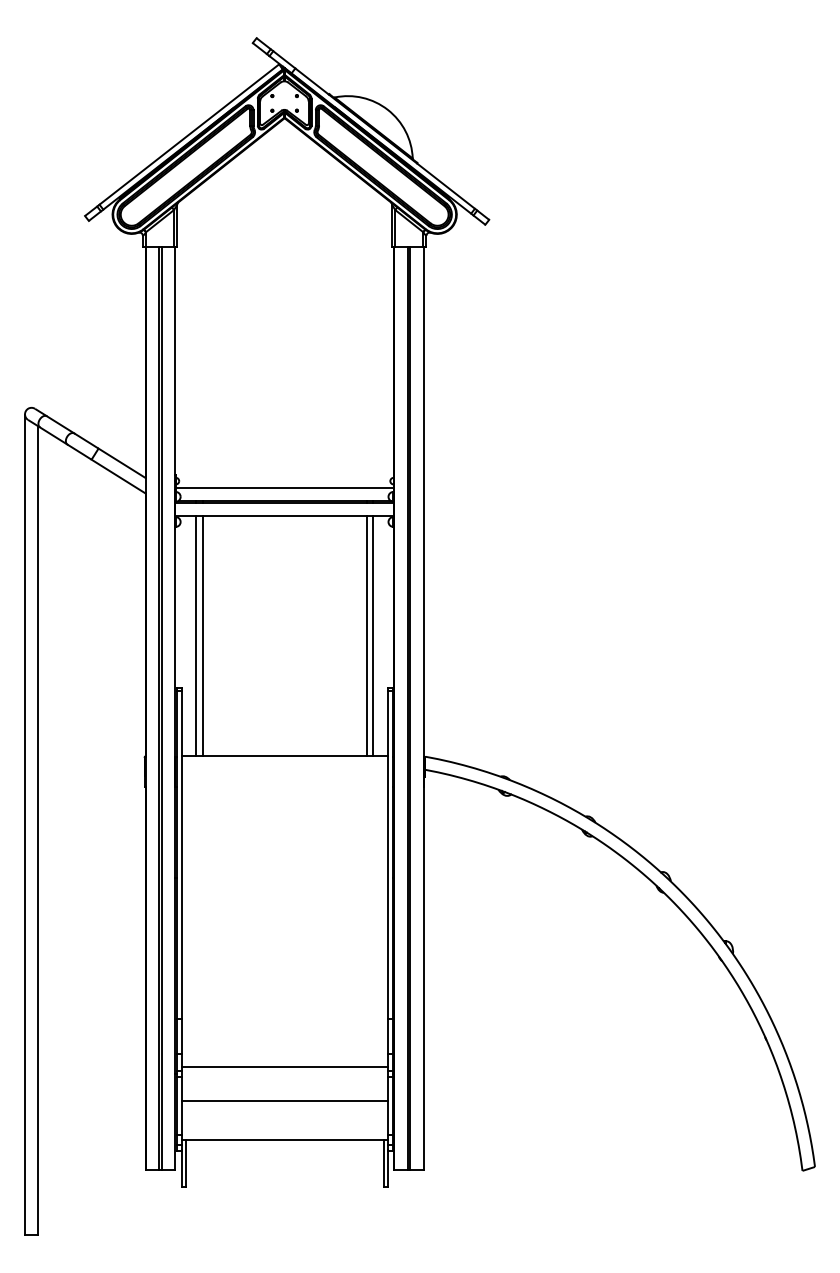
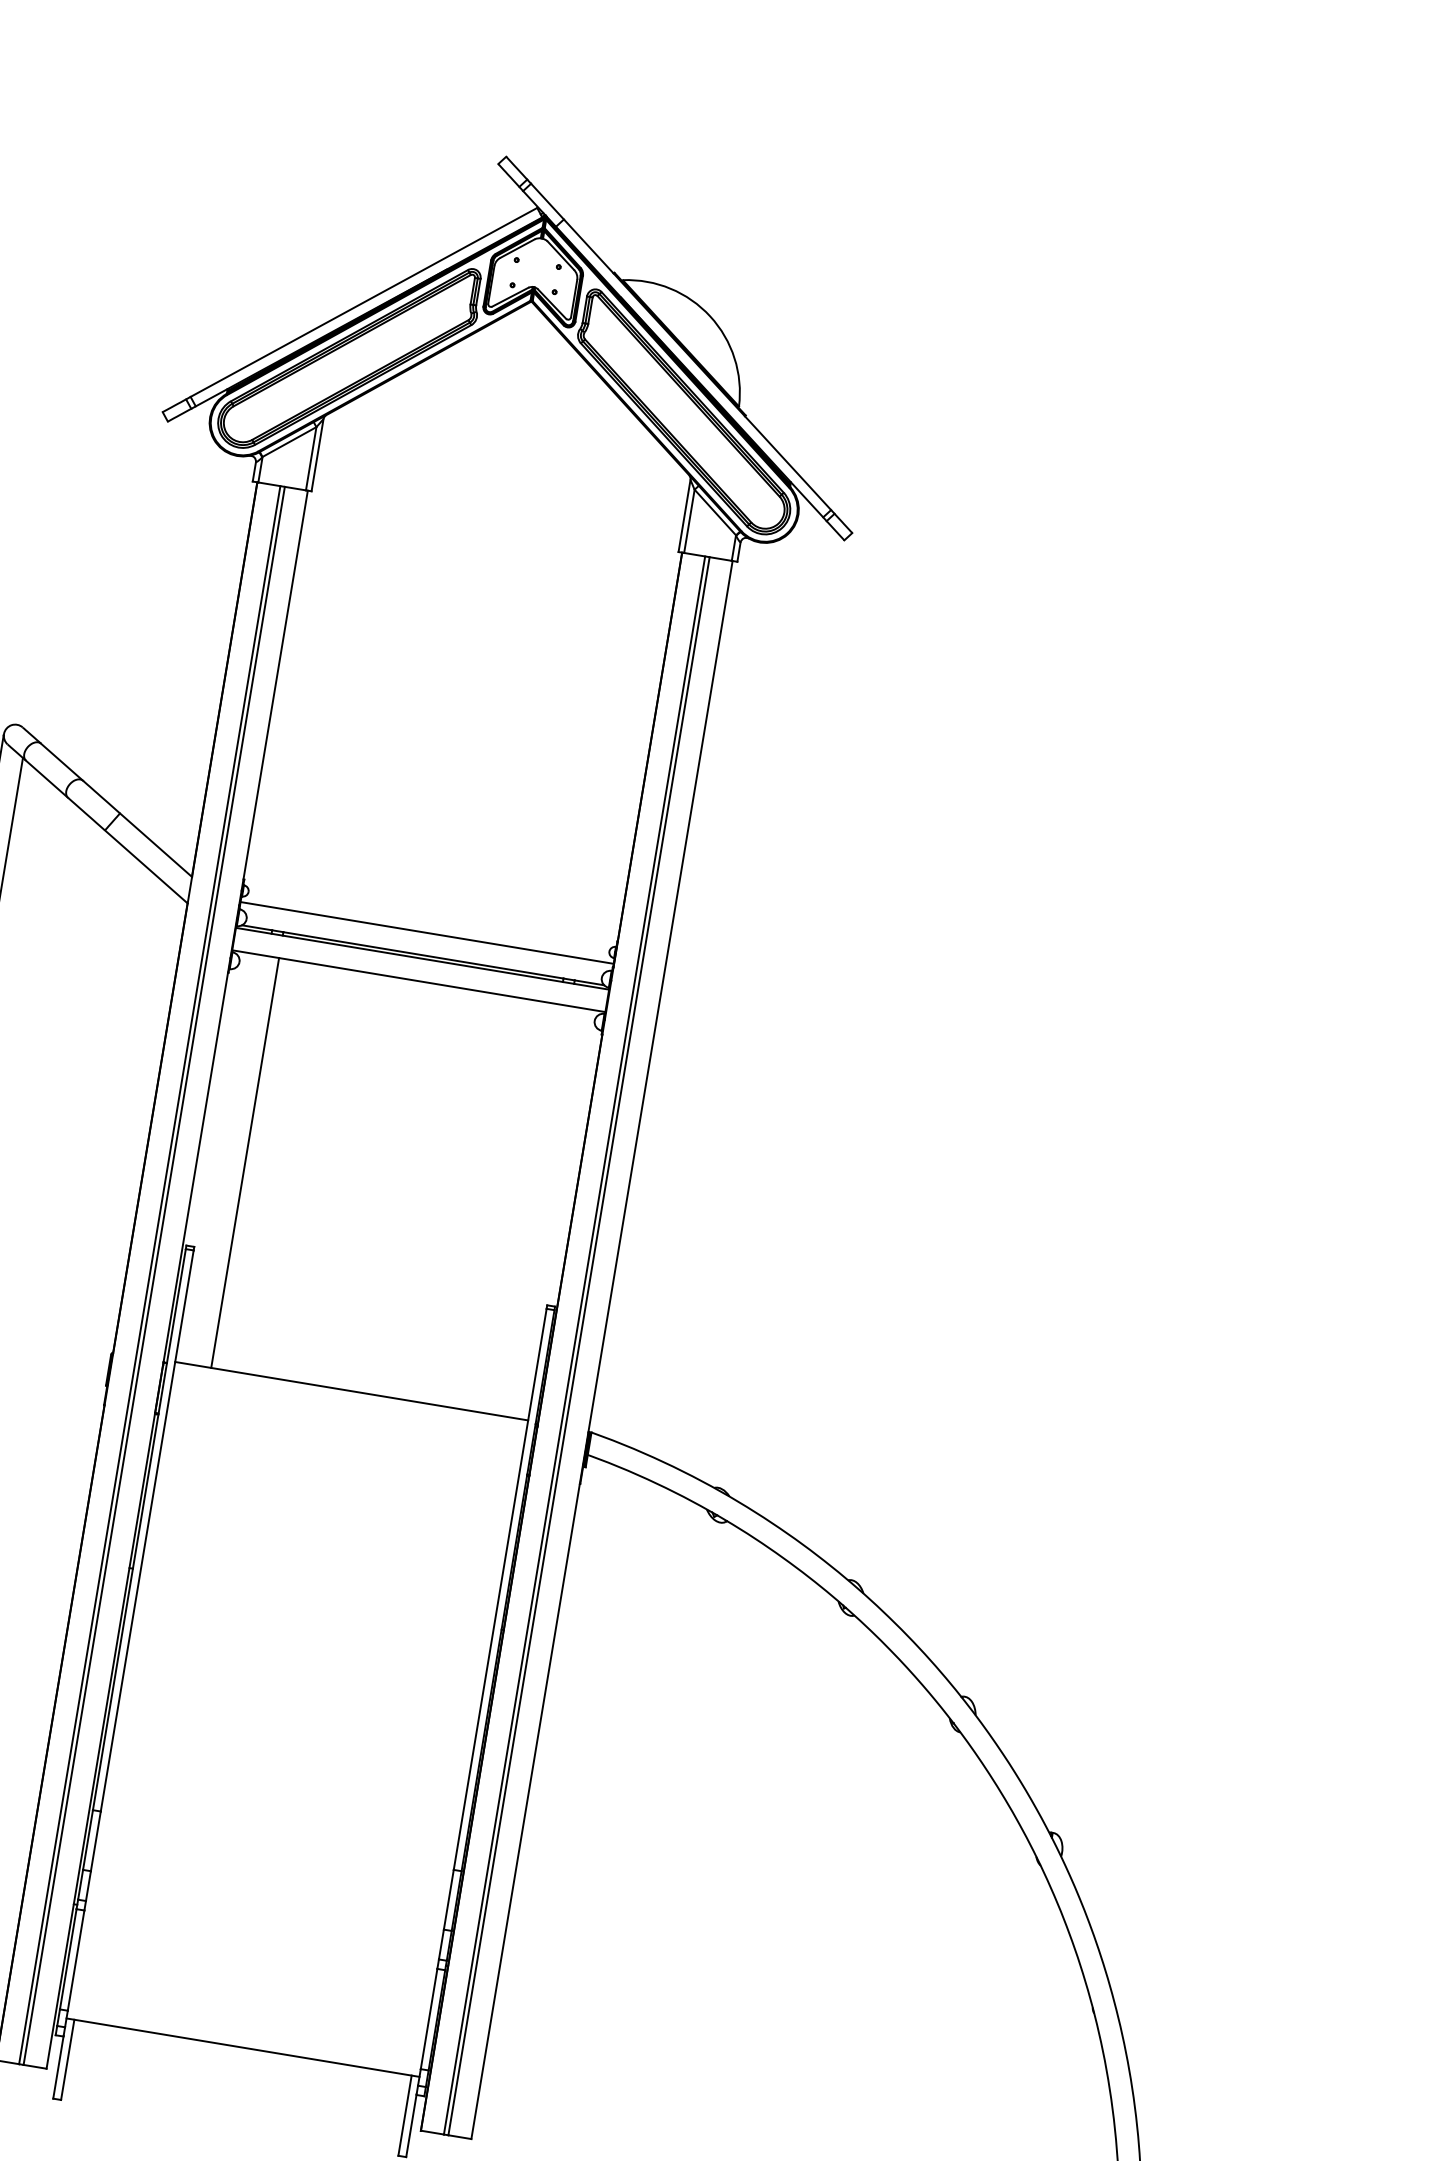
line: (196, 635) -> (234, 1160), removed
line: (366, 635) -> (525, 1208), removed
line: (373, 635) -> (536, 1210), removed
line: (284, 1067) -> (262, 1923), removed
line: (284, 1100) -> (253, 1980), removed

